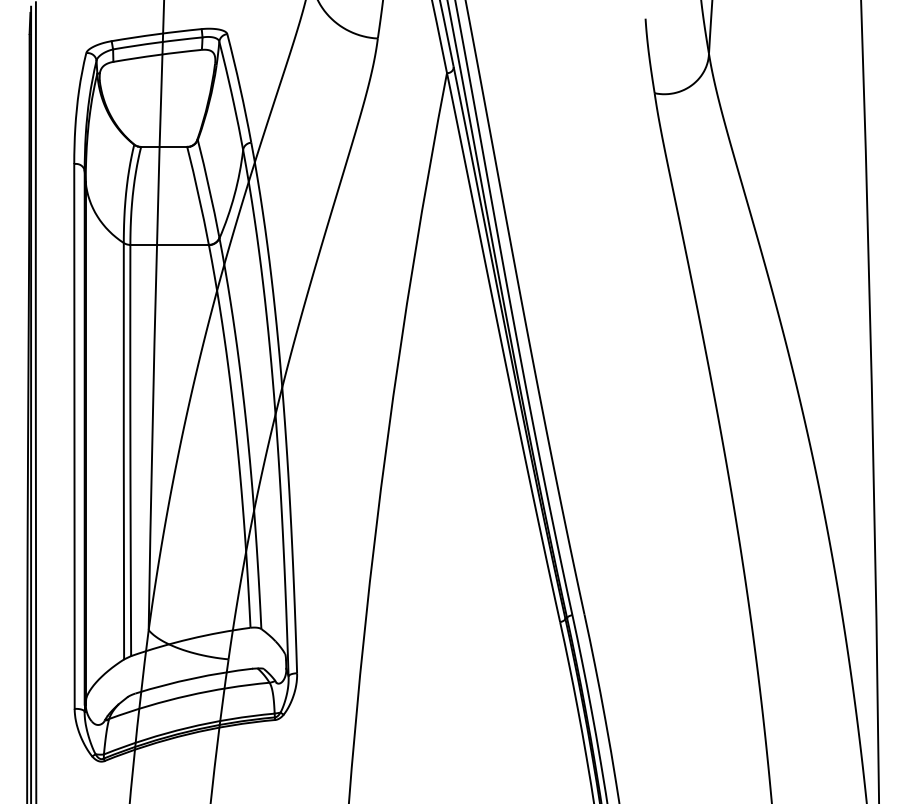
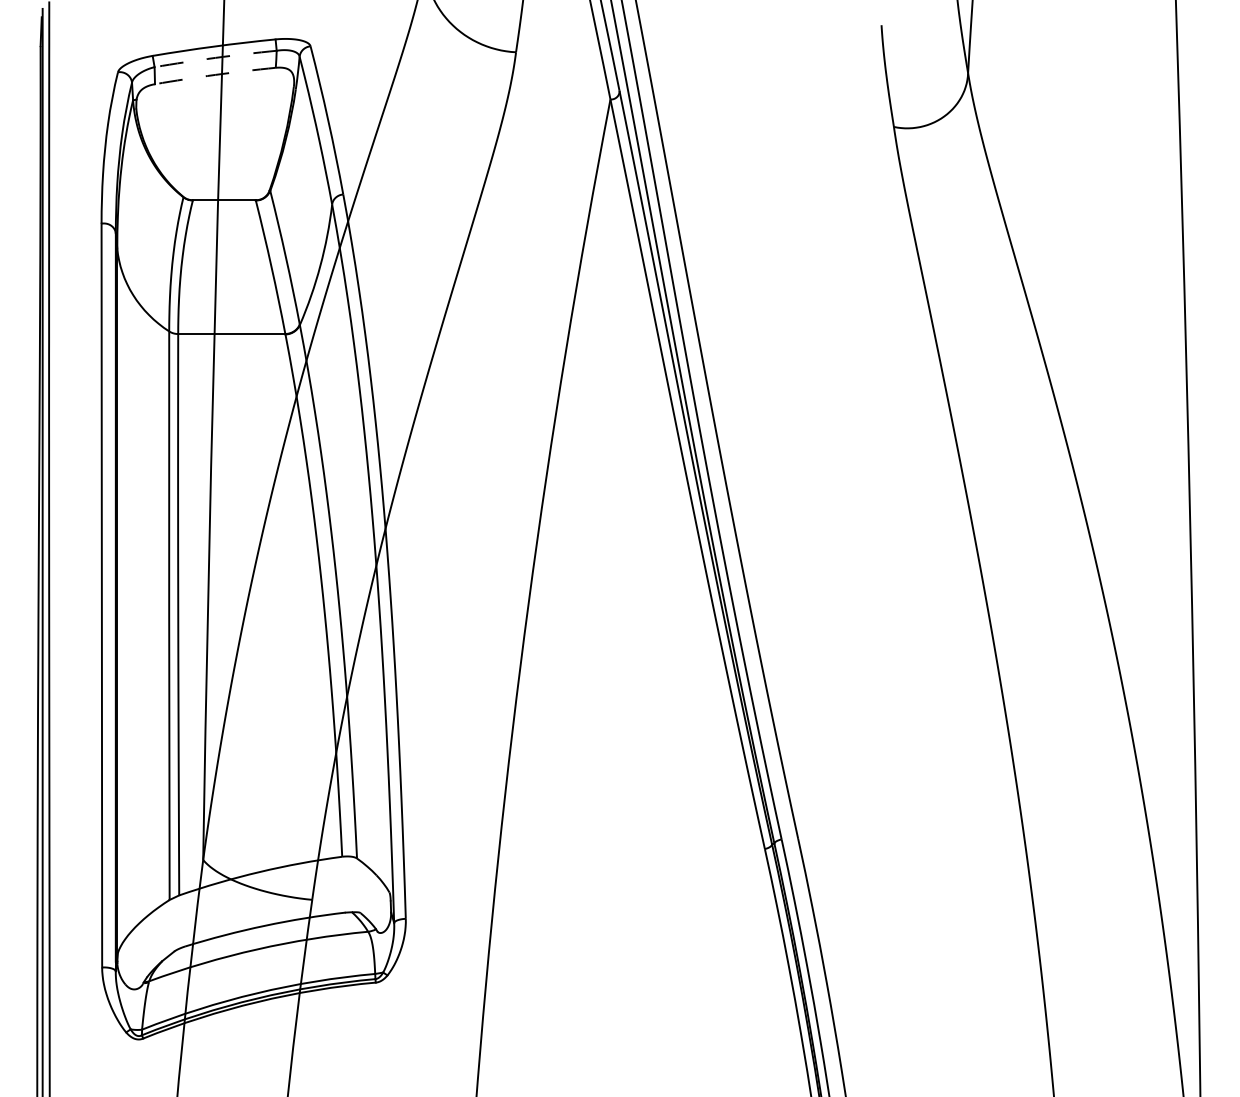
arc: (157, 42) -> (215, 57), solid -> dashed
arc: (157, 54) -> (215, 74), solid -> dashed

